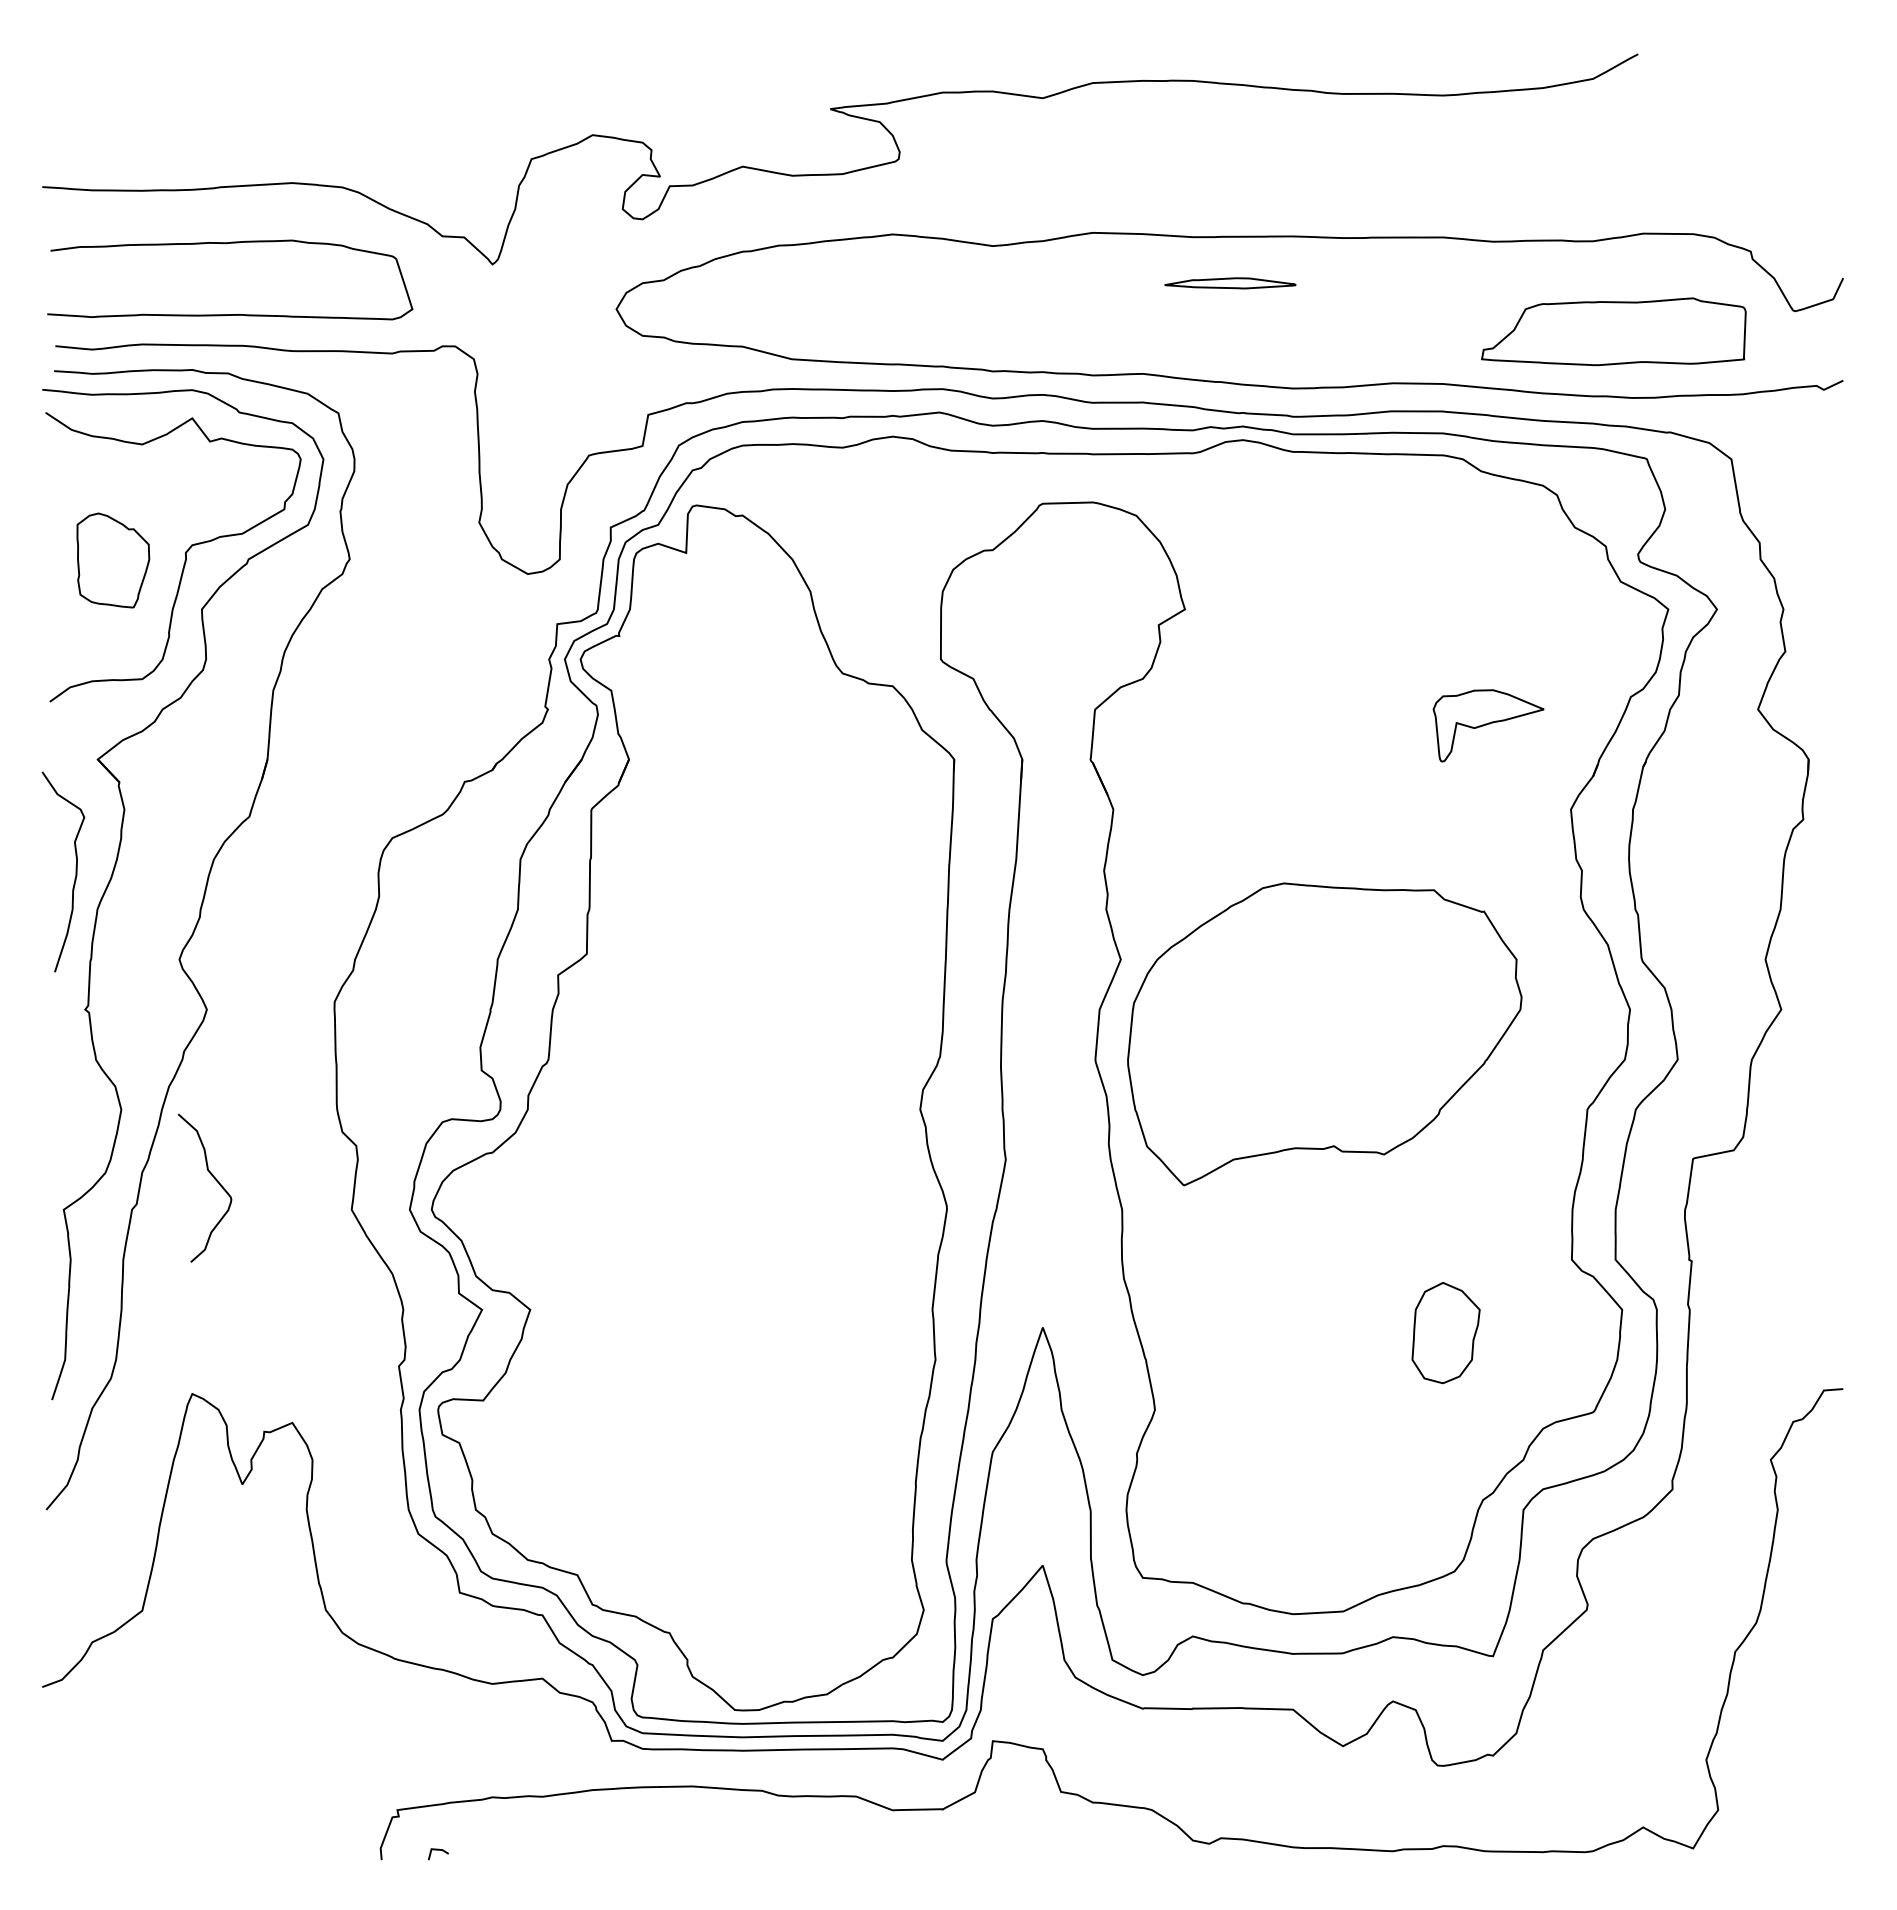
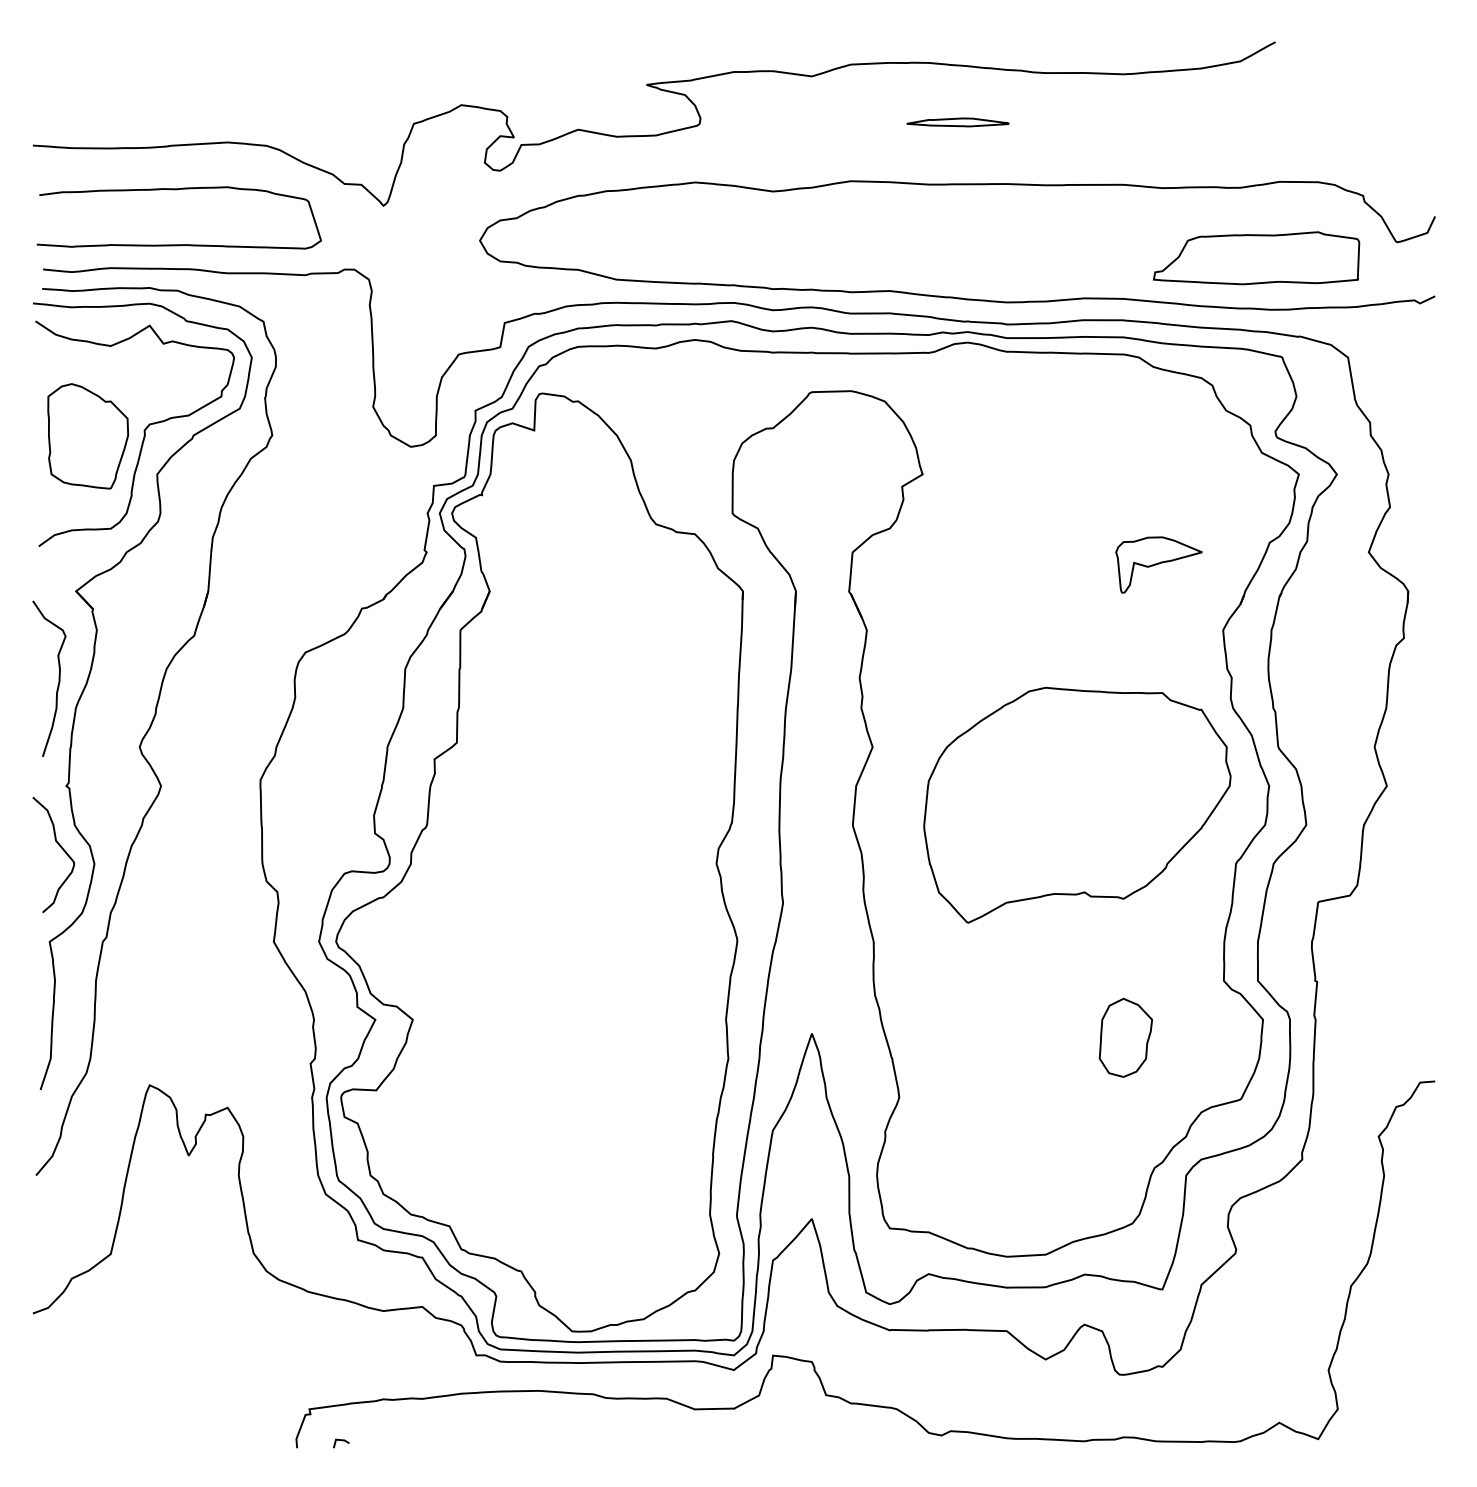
part: (1230, 283) -> (958, 122), moved
part: (113, 560) -> (88, 436), size x1.43
part: (1324, 1034) -> (1077, 805), moved
curve: (213, 1178) -> (60, 847), moved

